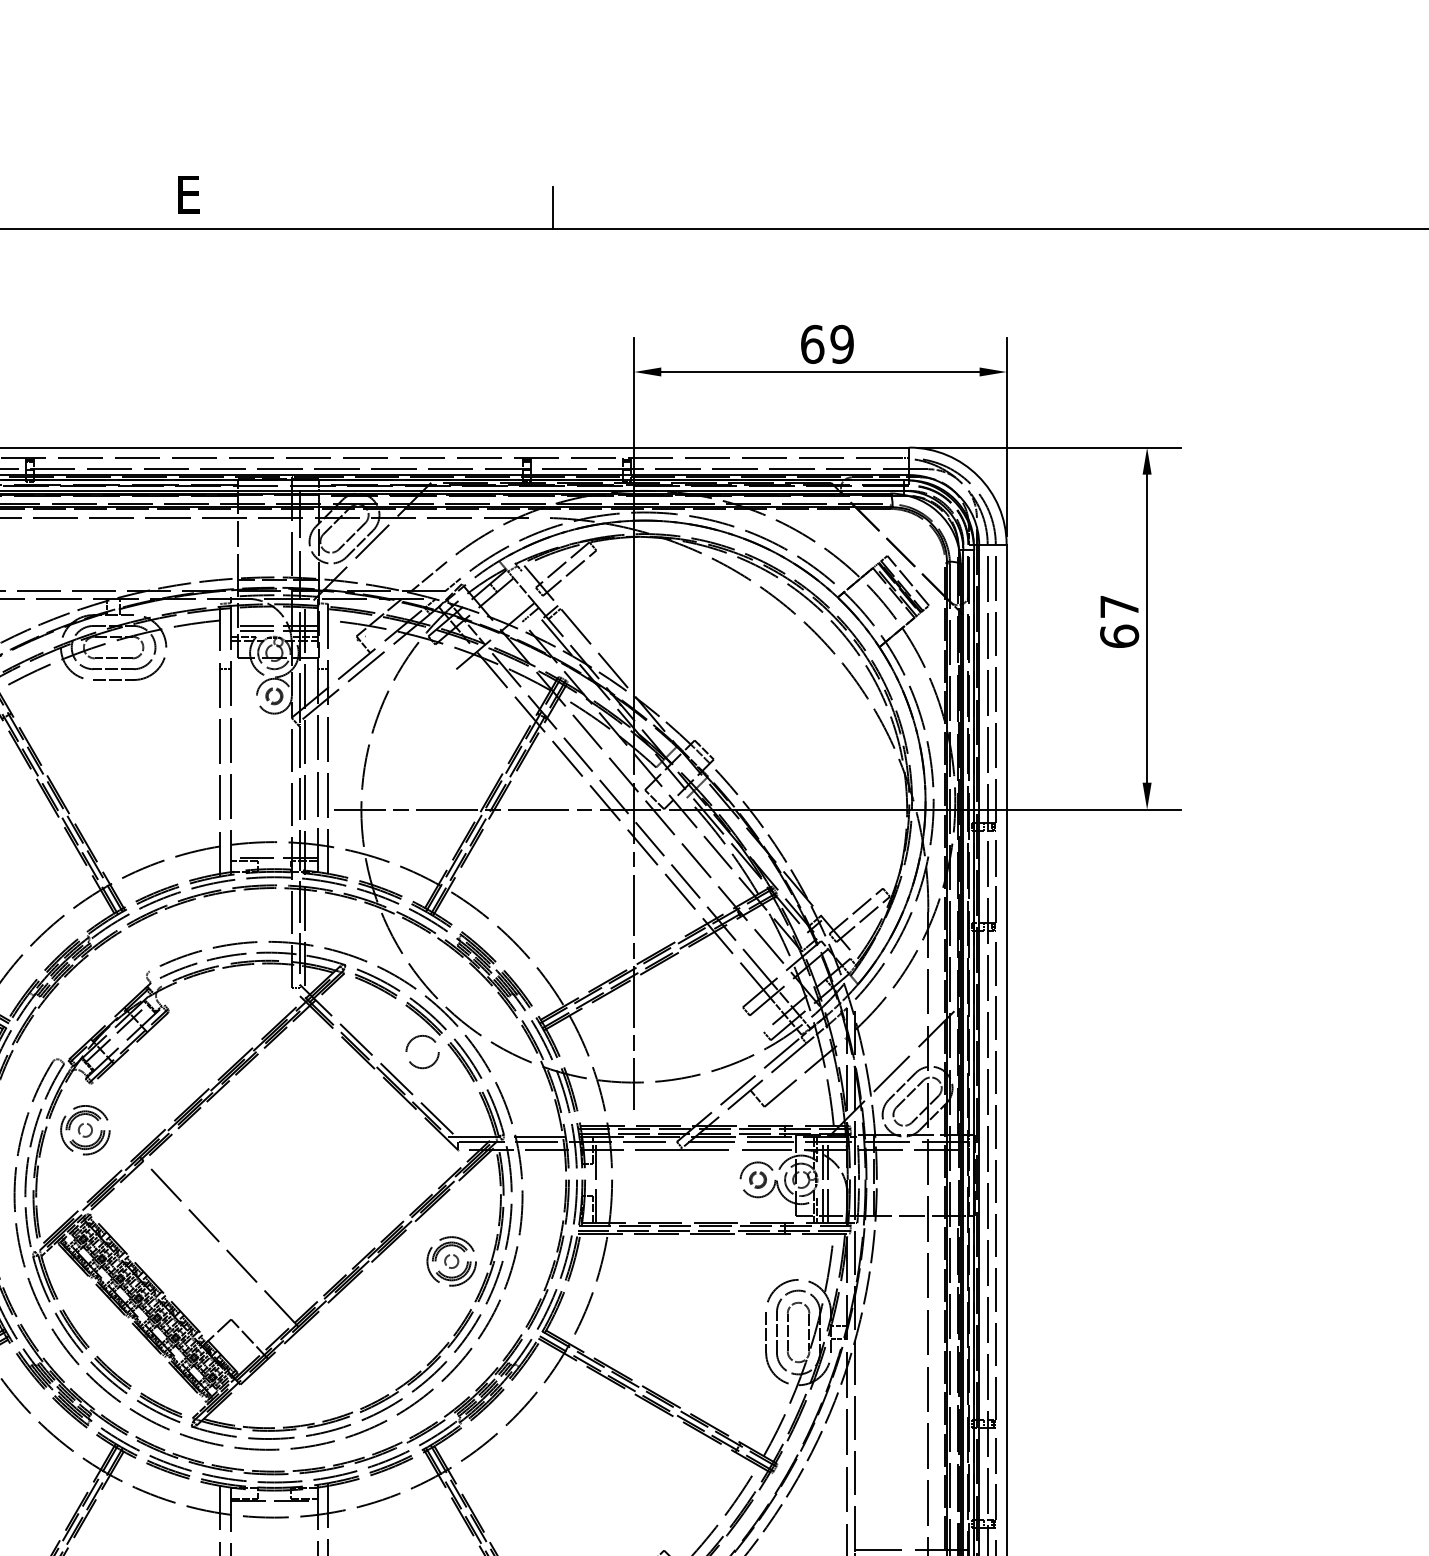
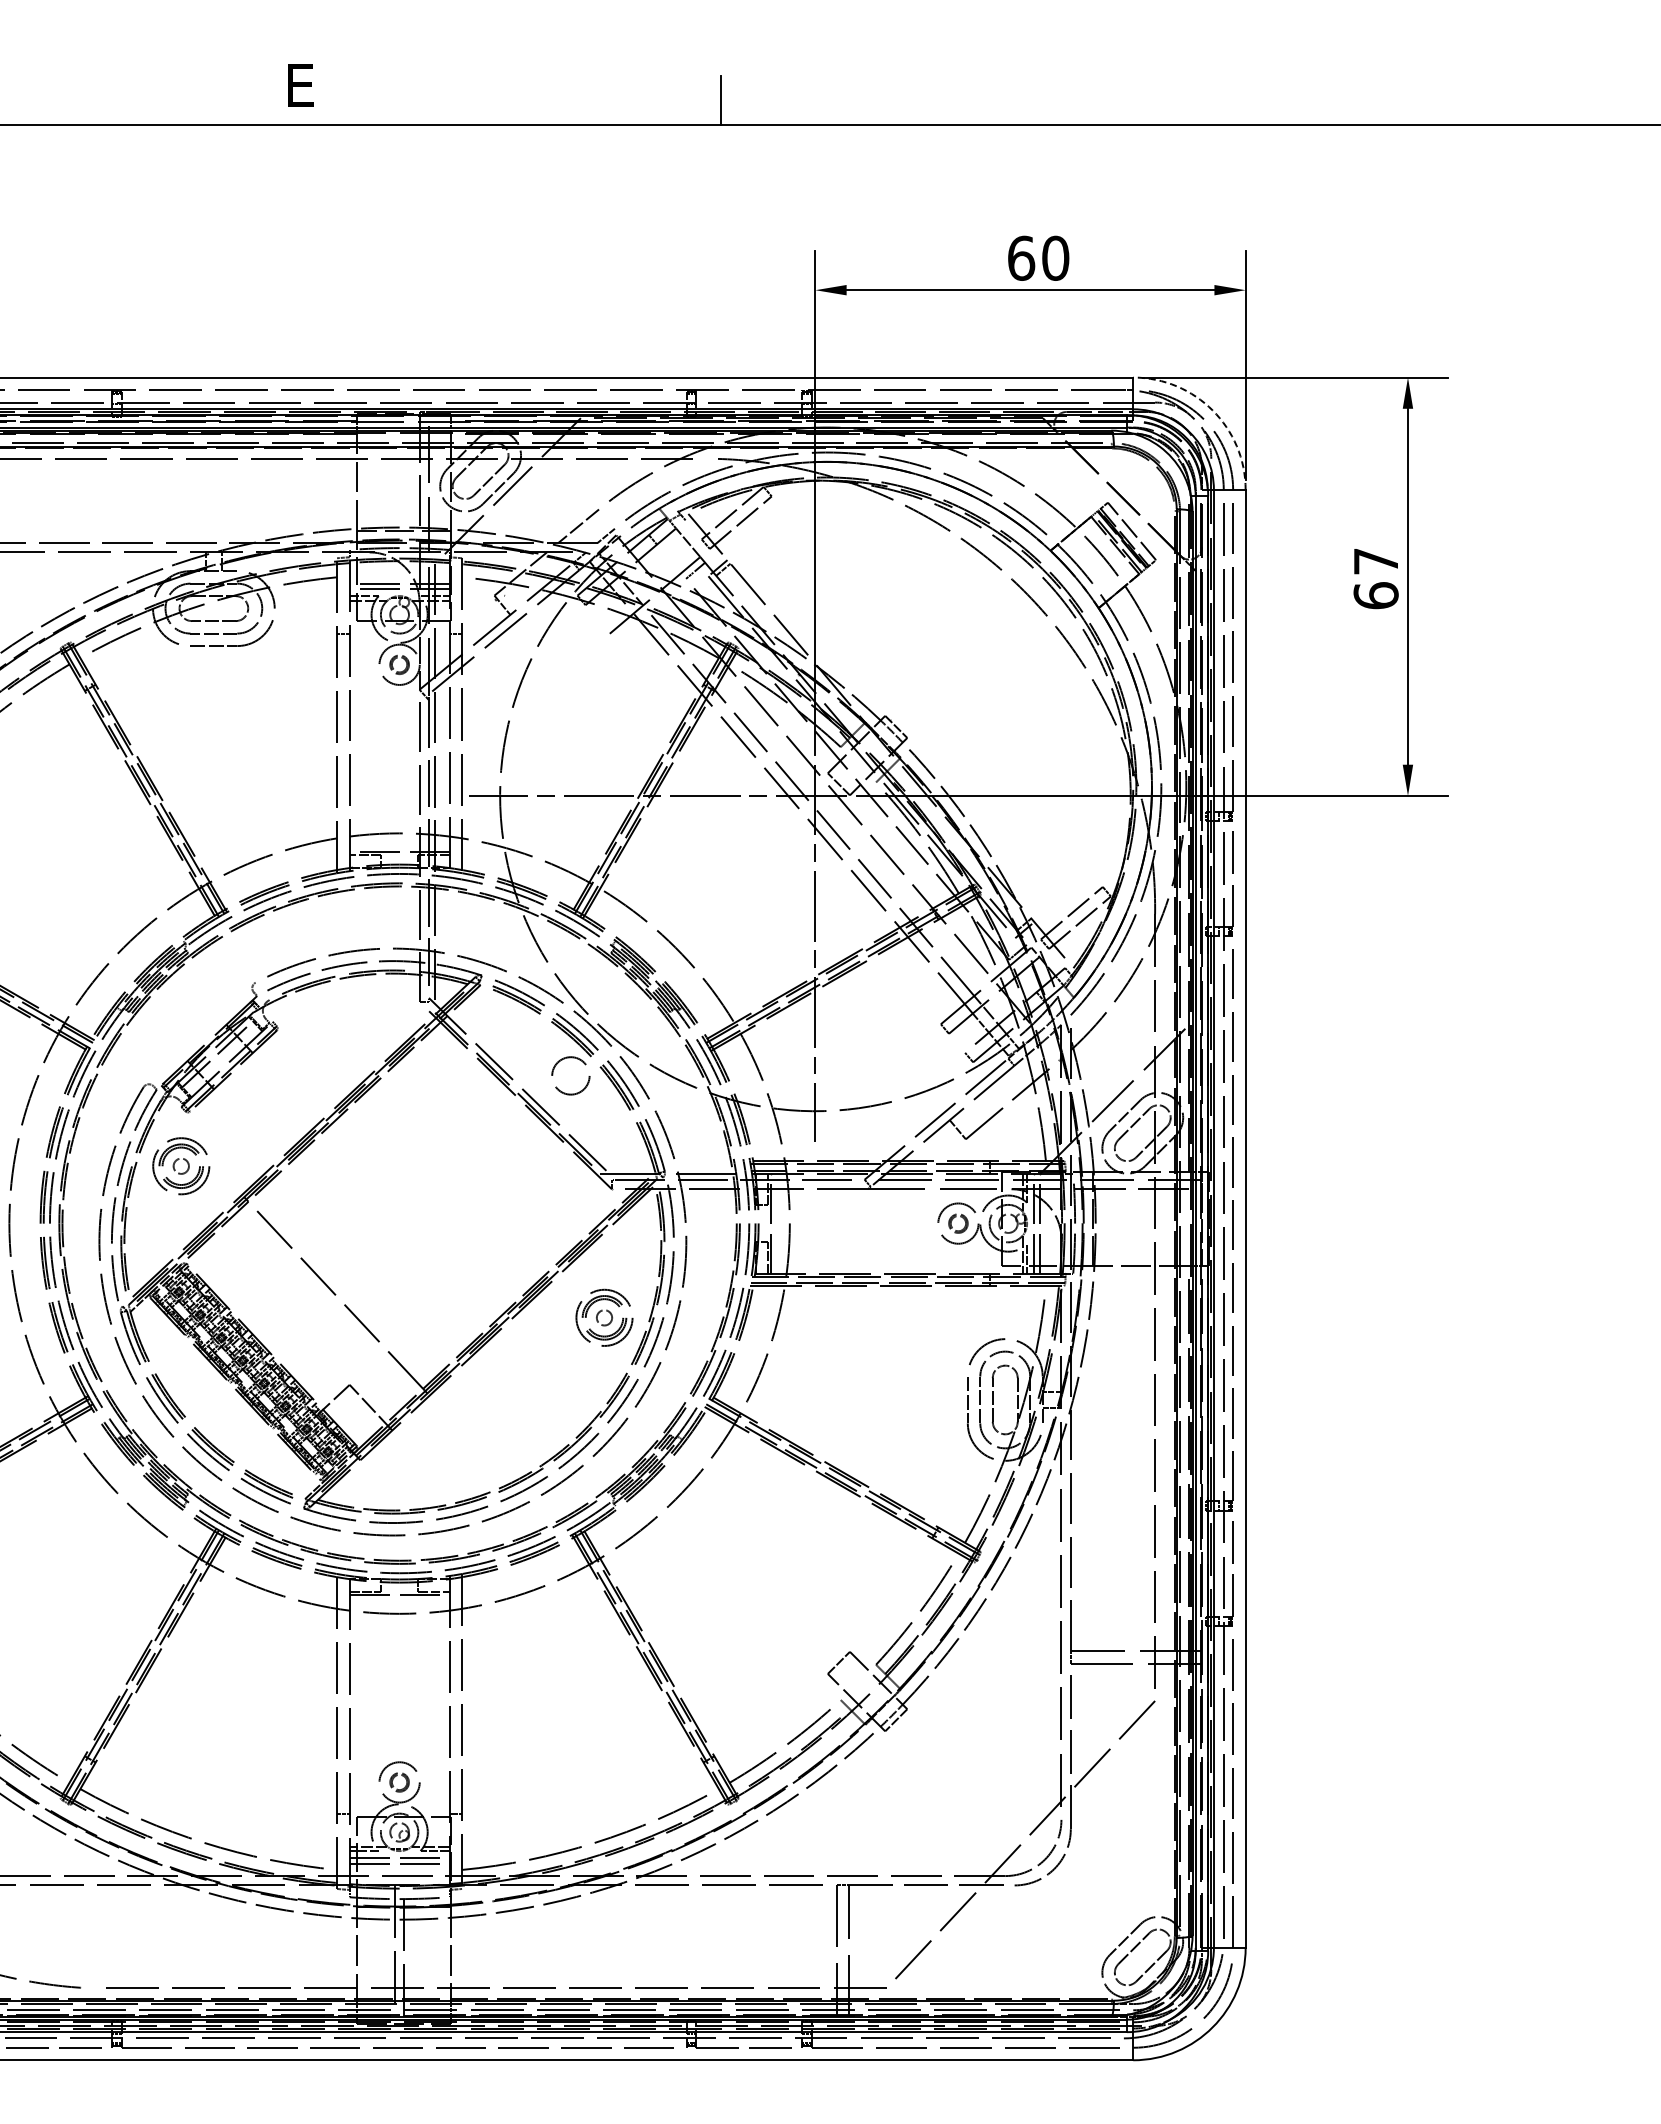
text: (842, 343) -> (1055, 257), 69 -> 60
arc: (977, 476) -> (1212, 410), solid -> dashed

